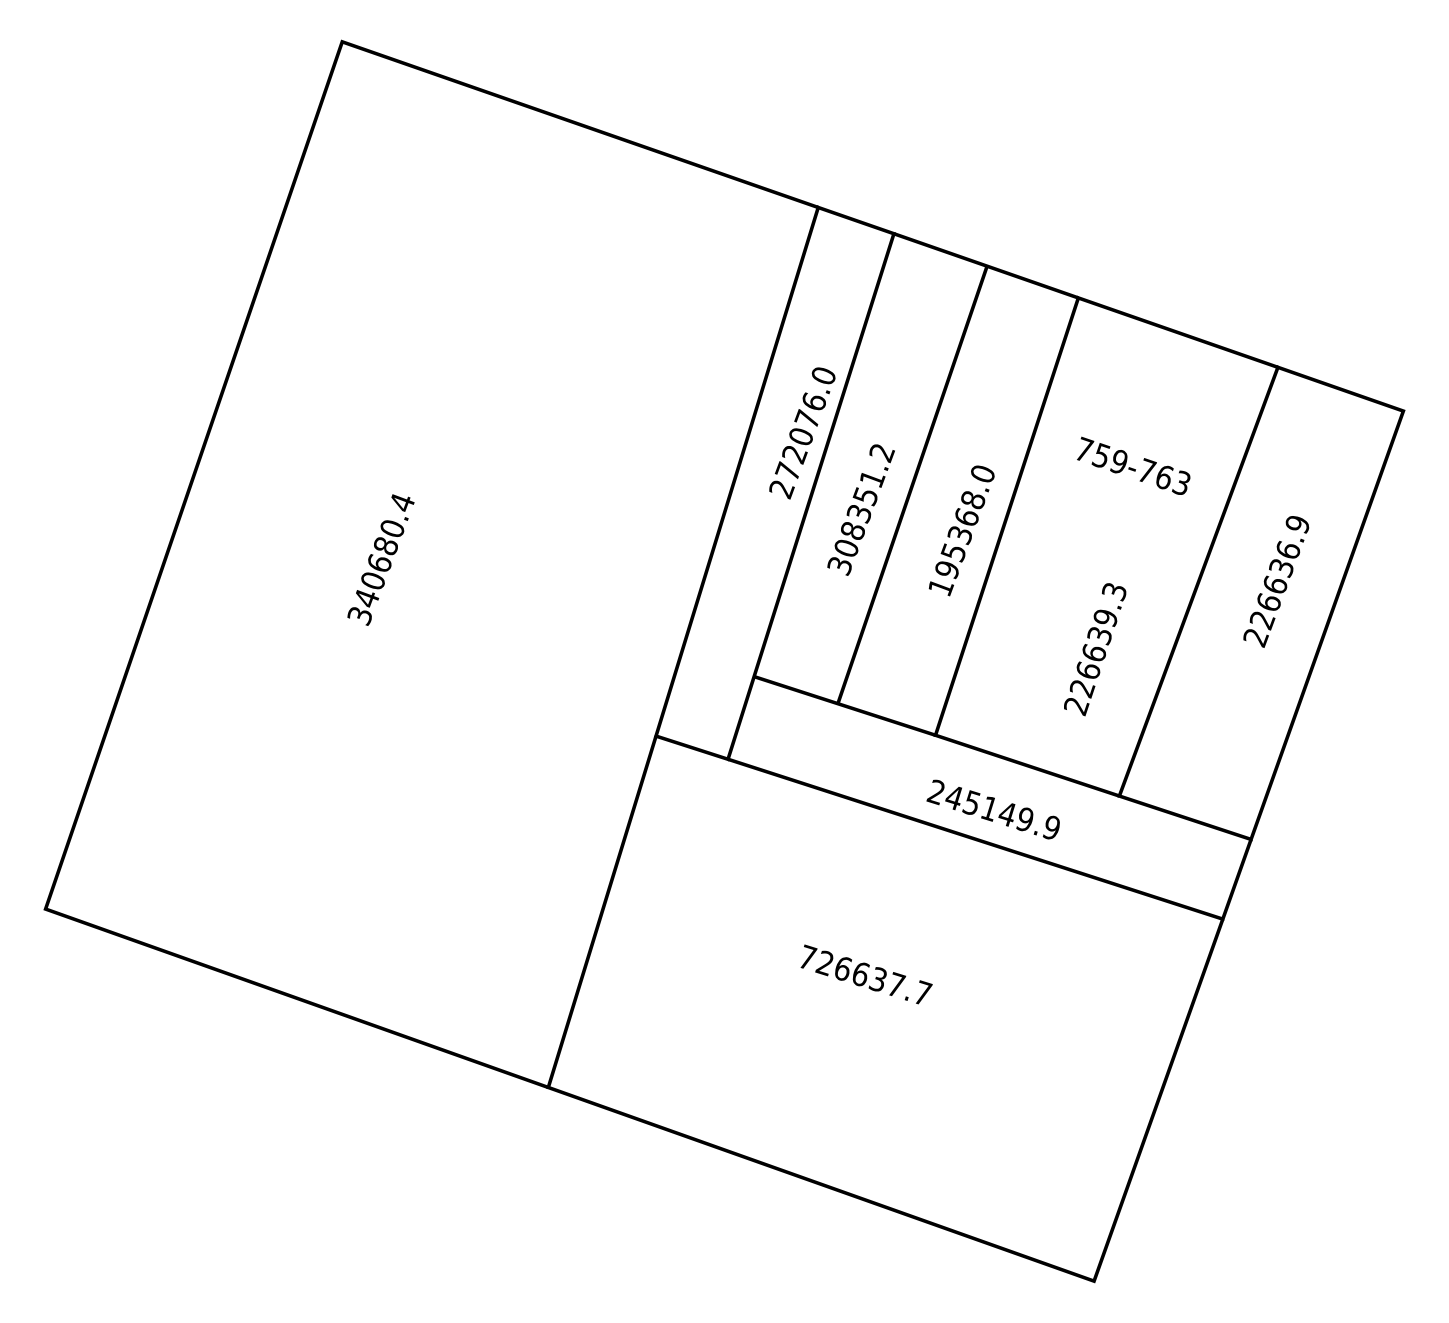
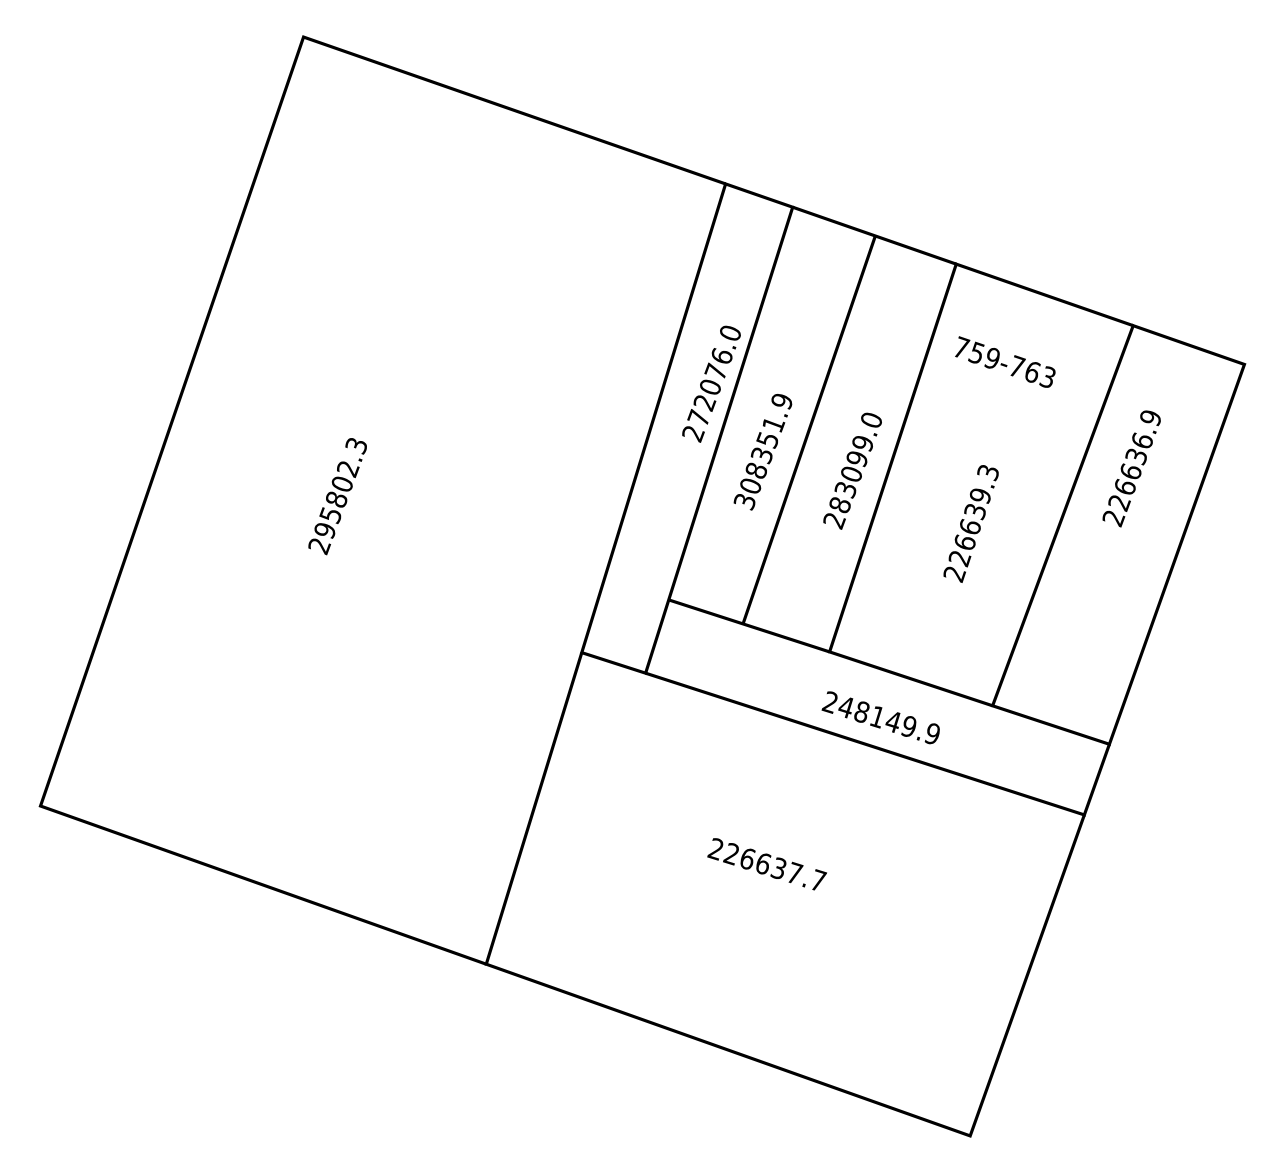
text: (882, 452) -> (782, 401), 308351.2 -> 308351.9
text: (1133, 465) -> (1005, 361), moved
text: (956, 544) -> (848, 482), 195368.0 -> 283099.0
text: (380, 559) -> (337, 496), 340680.4 -> 295802.3
text: (1275, 581) -> (1131, 468), moved
text: (1094, 649) -> (970, 523), moved
text: (971, 802) -> (861, 711), 245149.9 -> 248149.9
text: (806, 956) -> (715, 848), 726637.7 -> 226637.7

